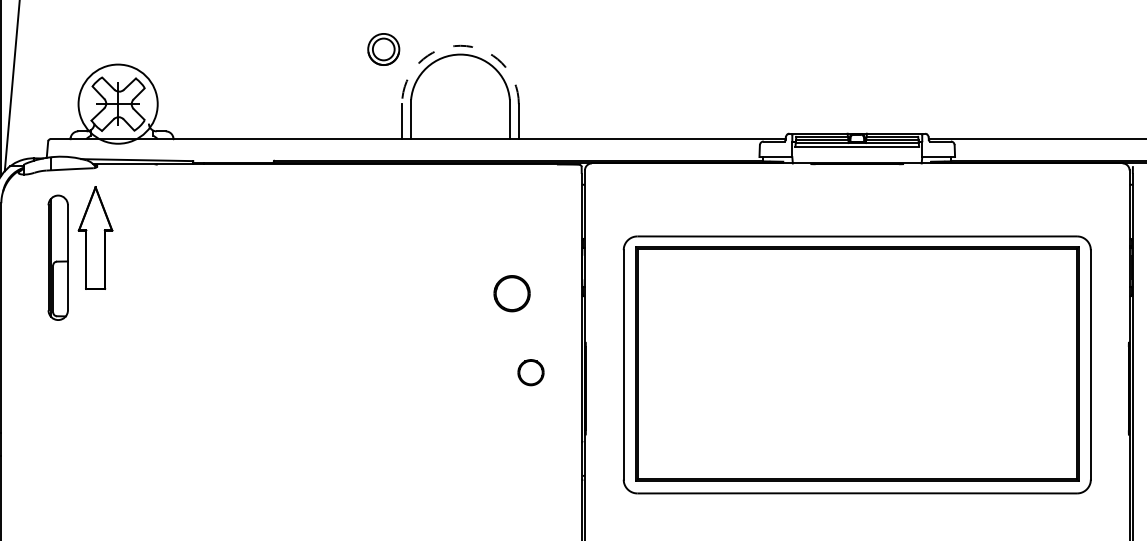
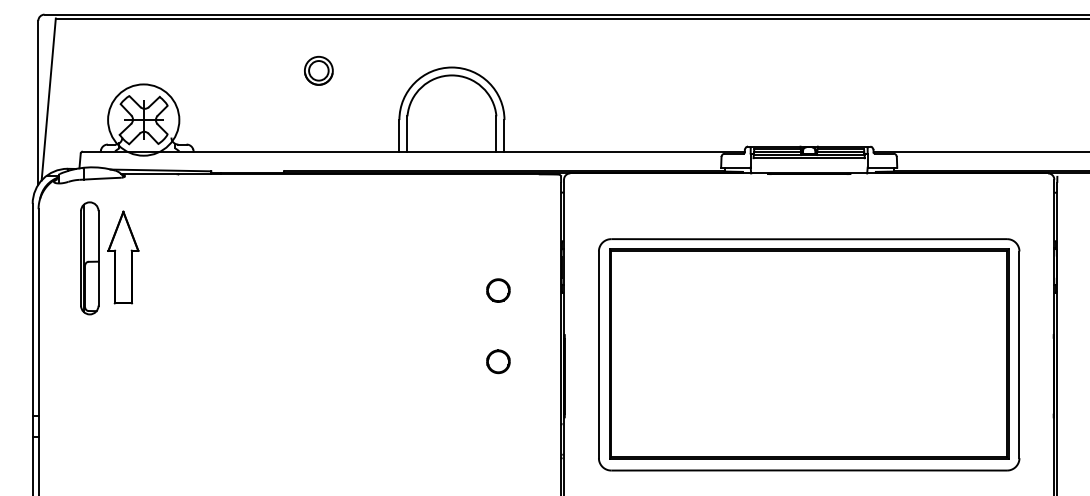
arc: (459, 45) -> (451, 67), dashed -> solid
part: (383, 49) -> (318, 70), moved
part: (95, 237) -> (123, 257), moved
part: (512, 293) -> (498, 290), size x0.71
part: (531, 372) -> (498, 361), moved

